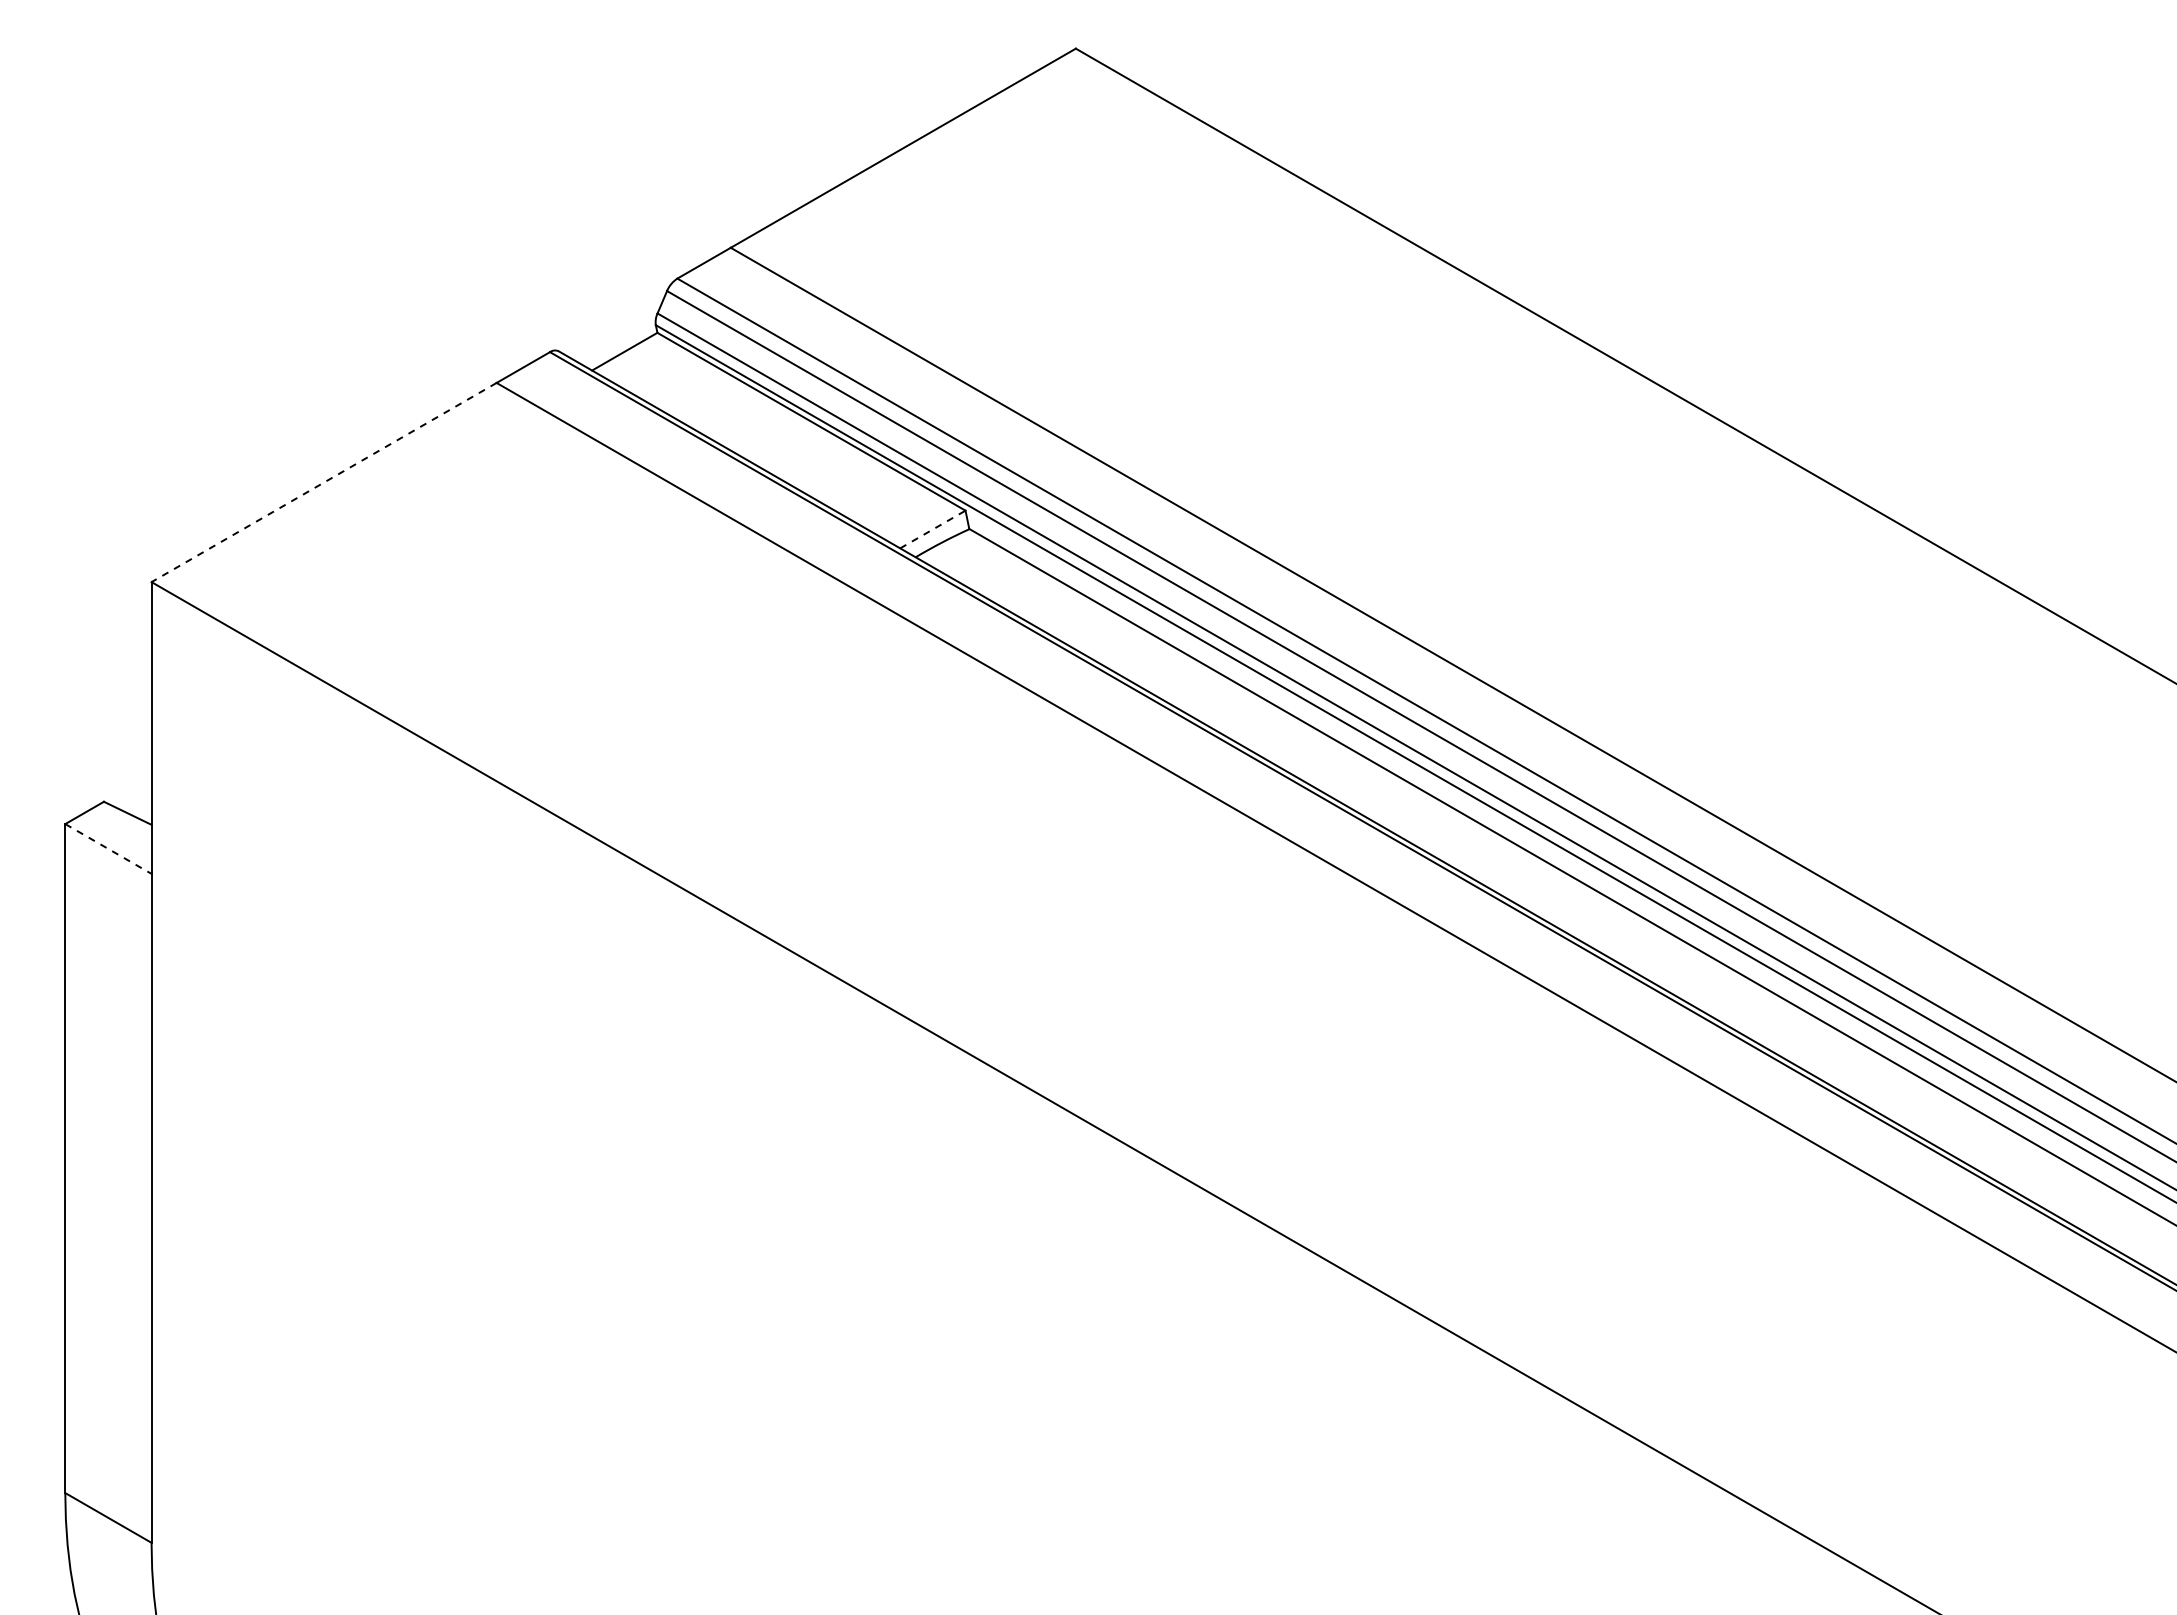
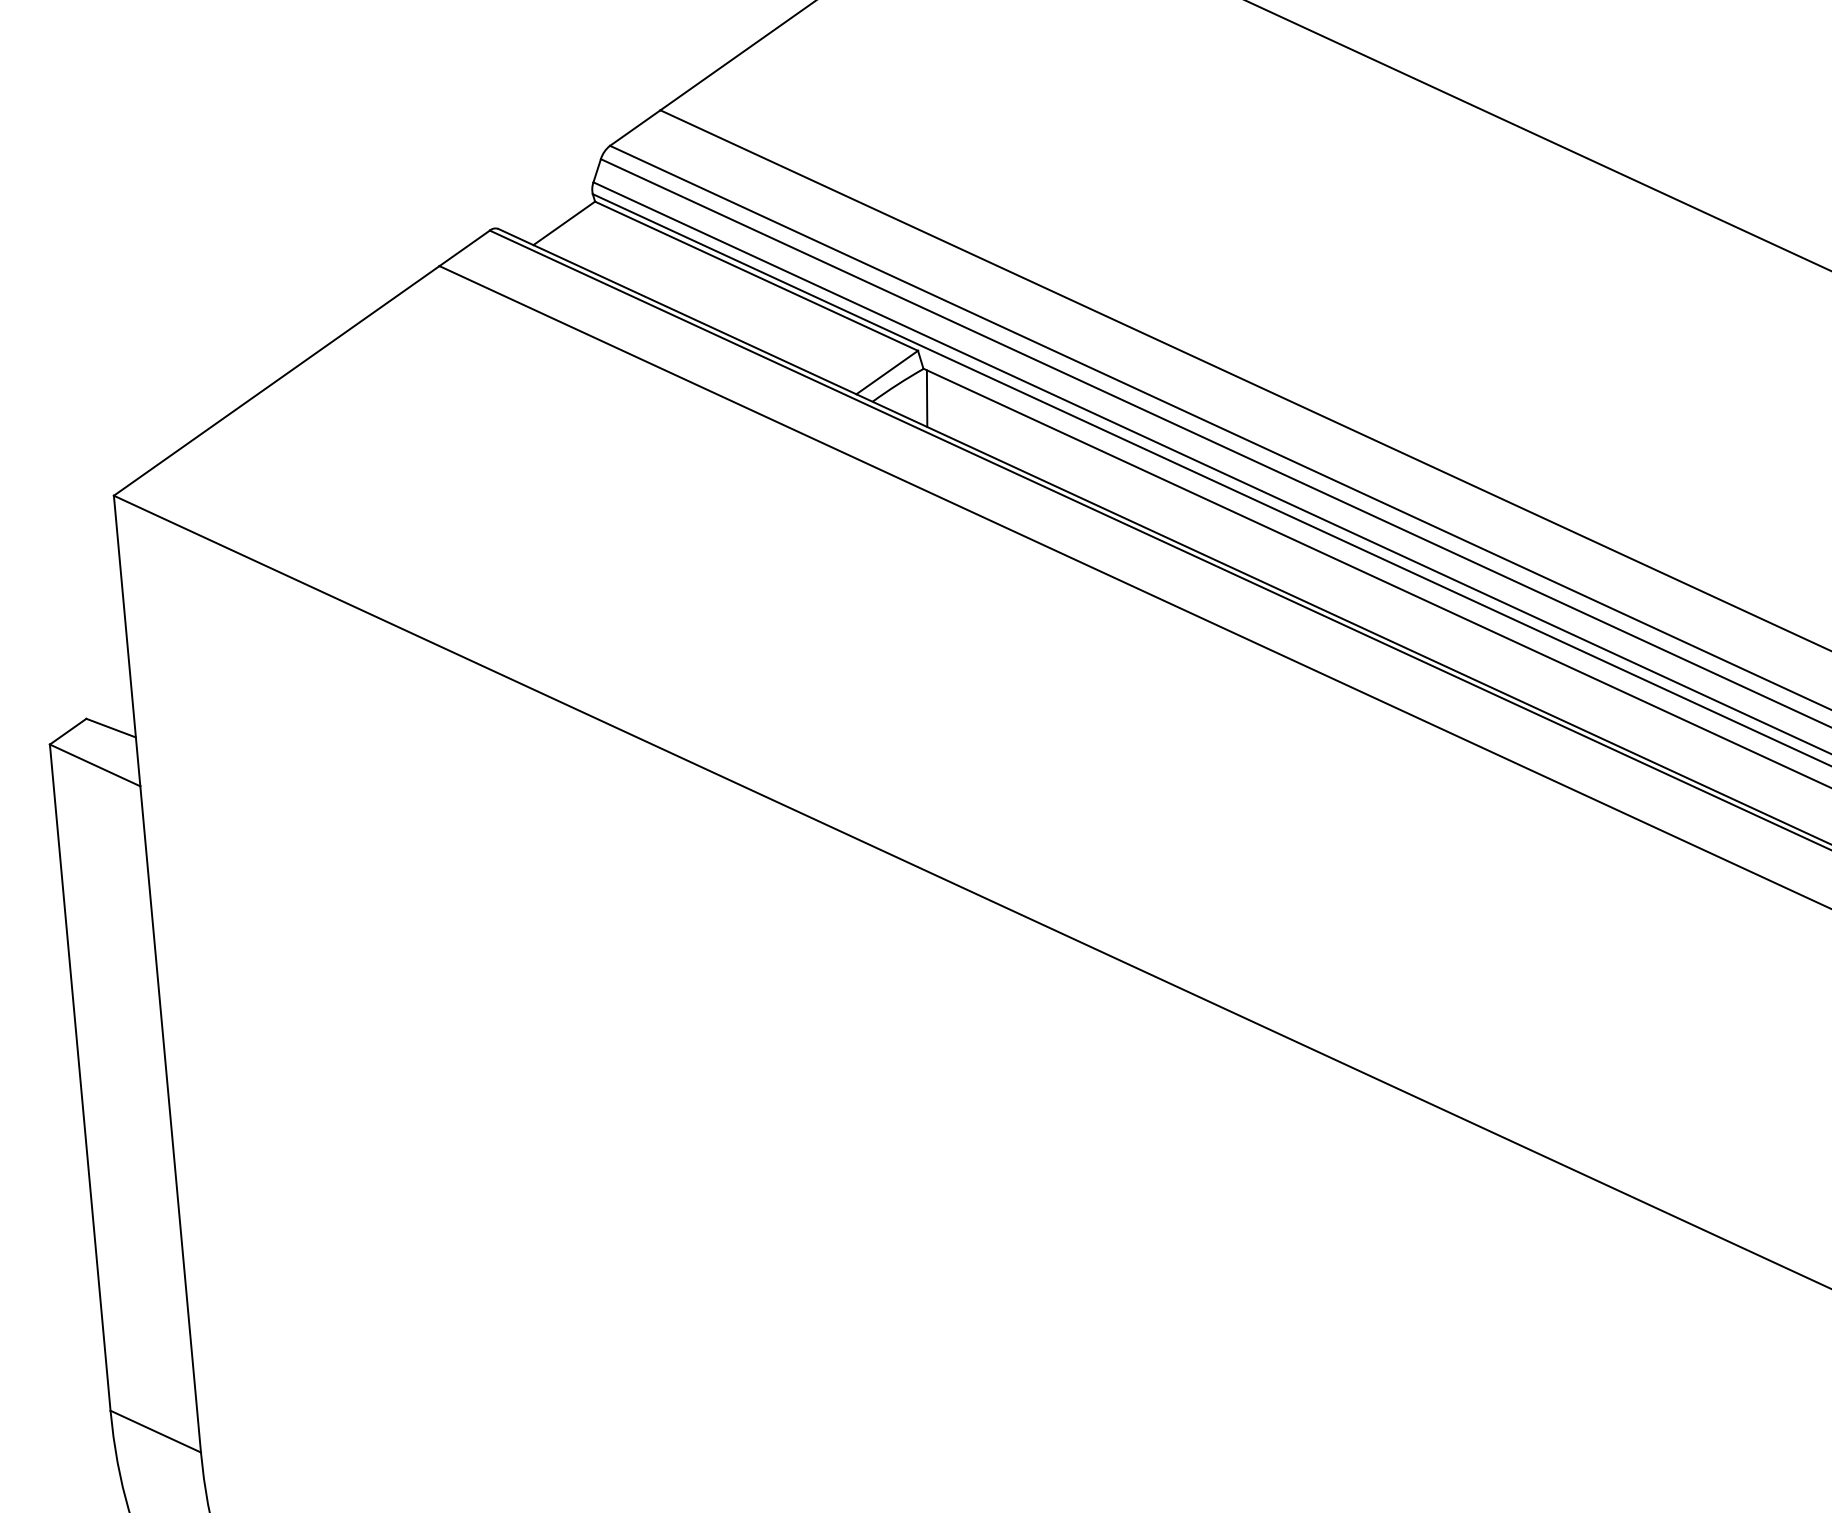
line: (323, 482) -> (276, 380), dashed -> solid
line: (932, 529) -> (886, 372), dashed -> solid
line: (969, 558) -> (926, 398), added
line: (108, 848) -> (95, 764), dashed -> solid

